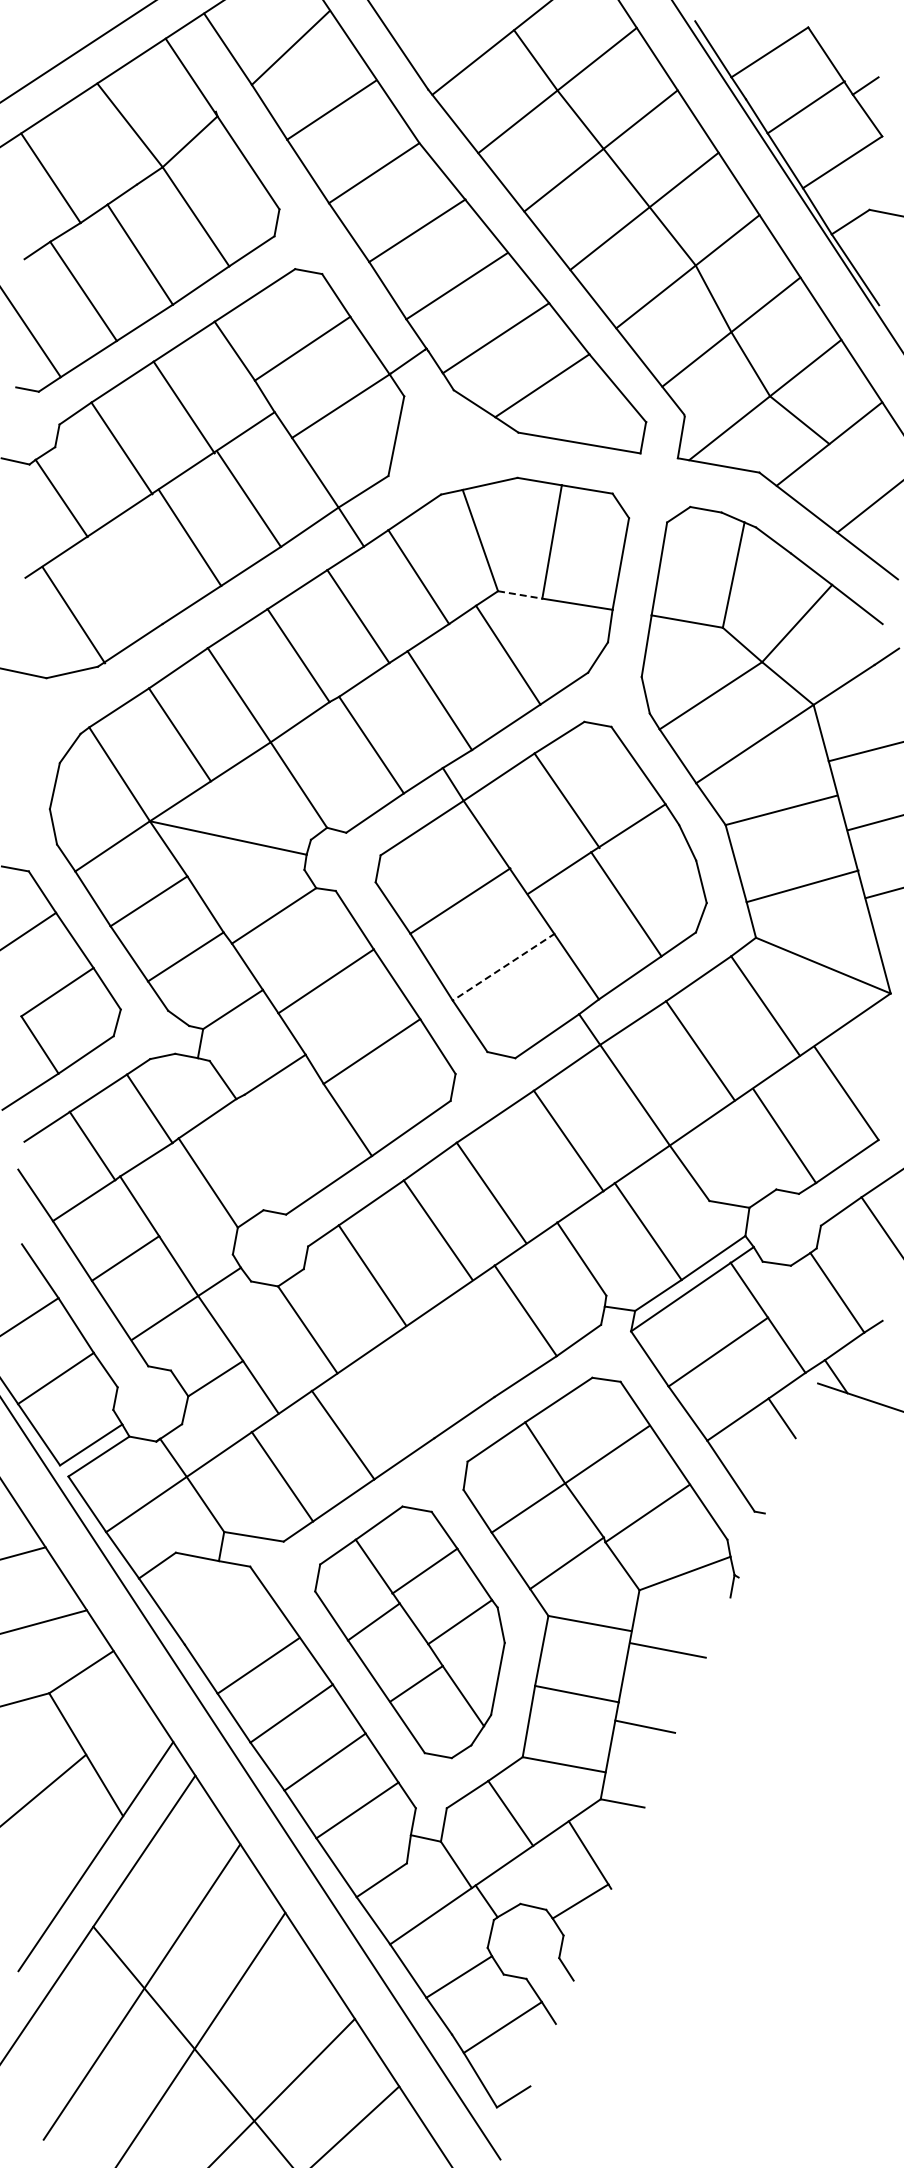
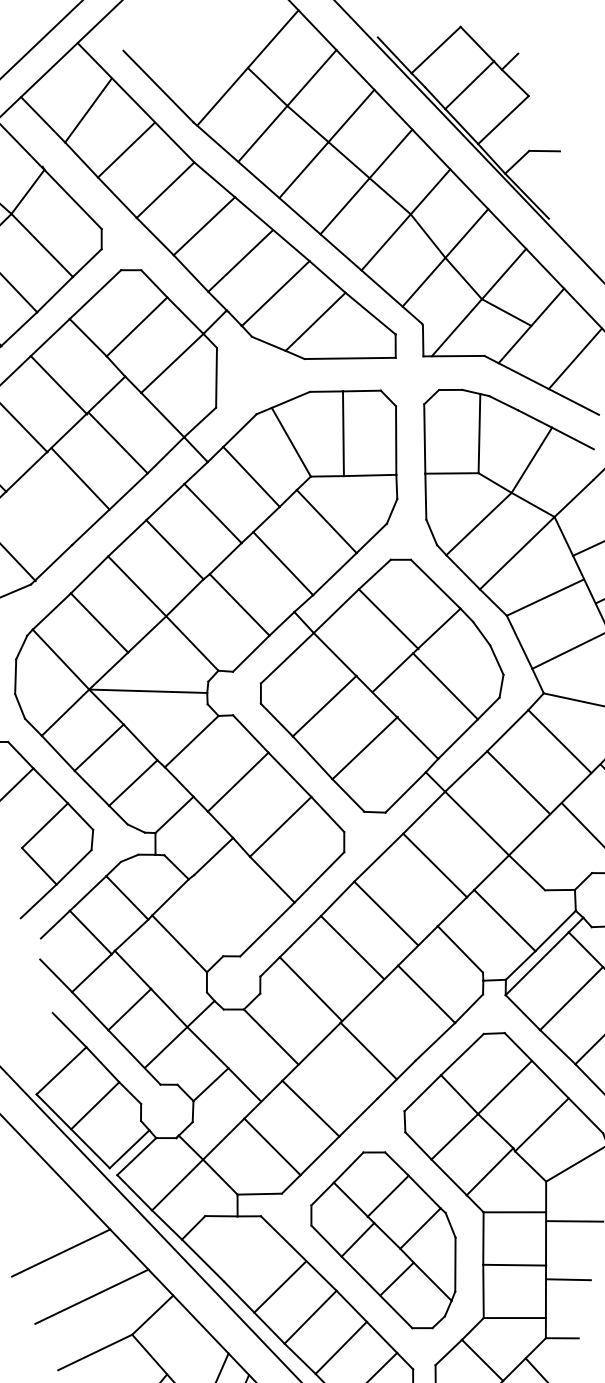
line: (520, 595) -> (327, 476), dashed -> solid
line: (503, 967) -> (364, 748), dashed -> solid
line: (434, 1372) -> (368, 1051), added

